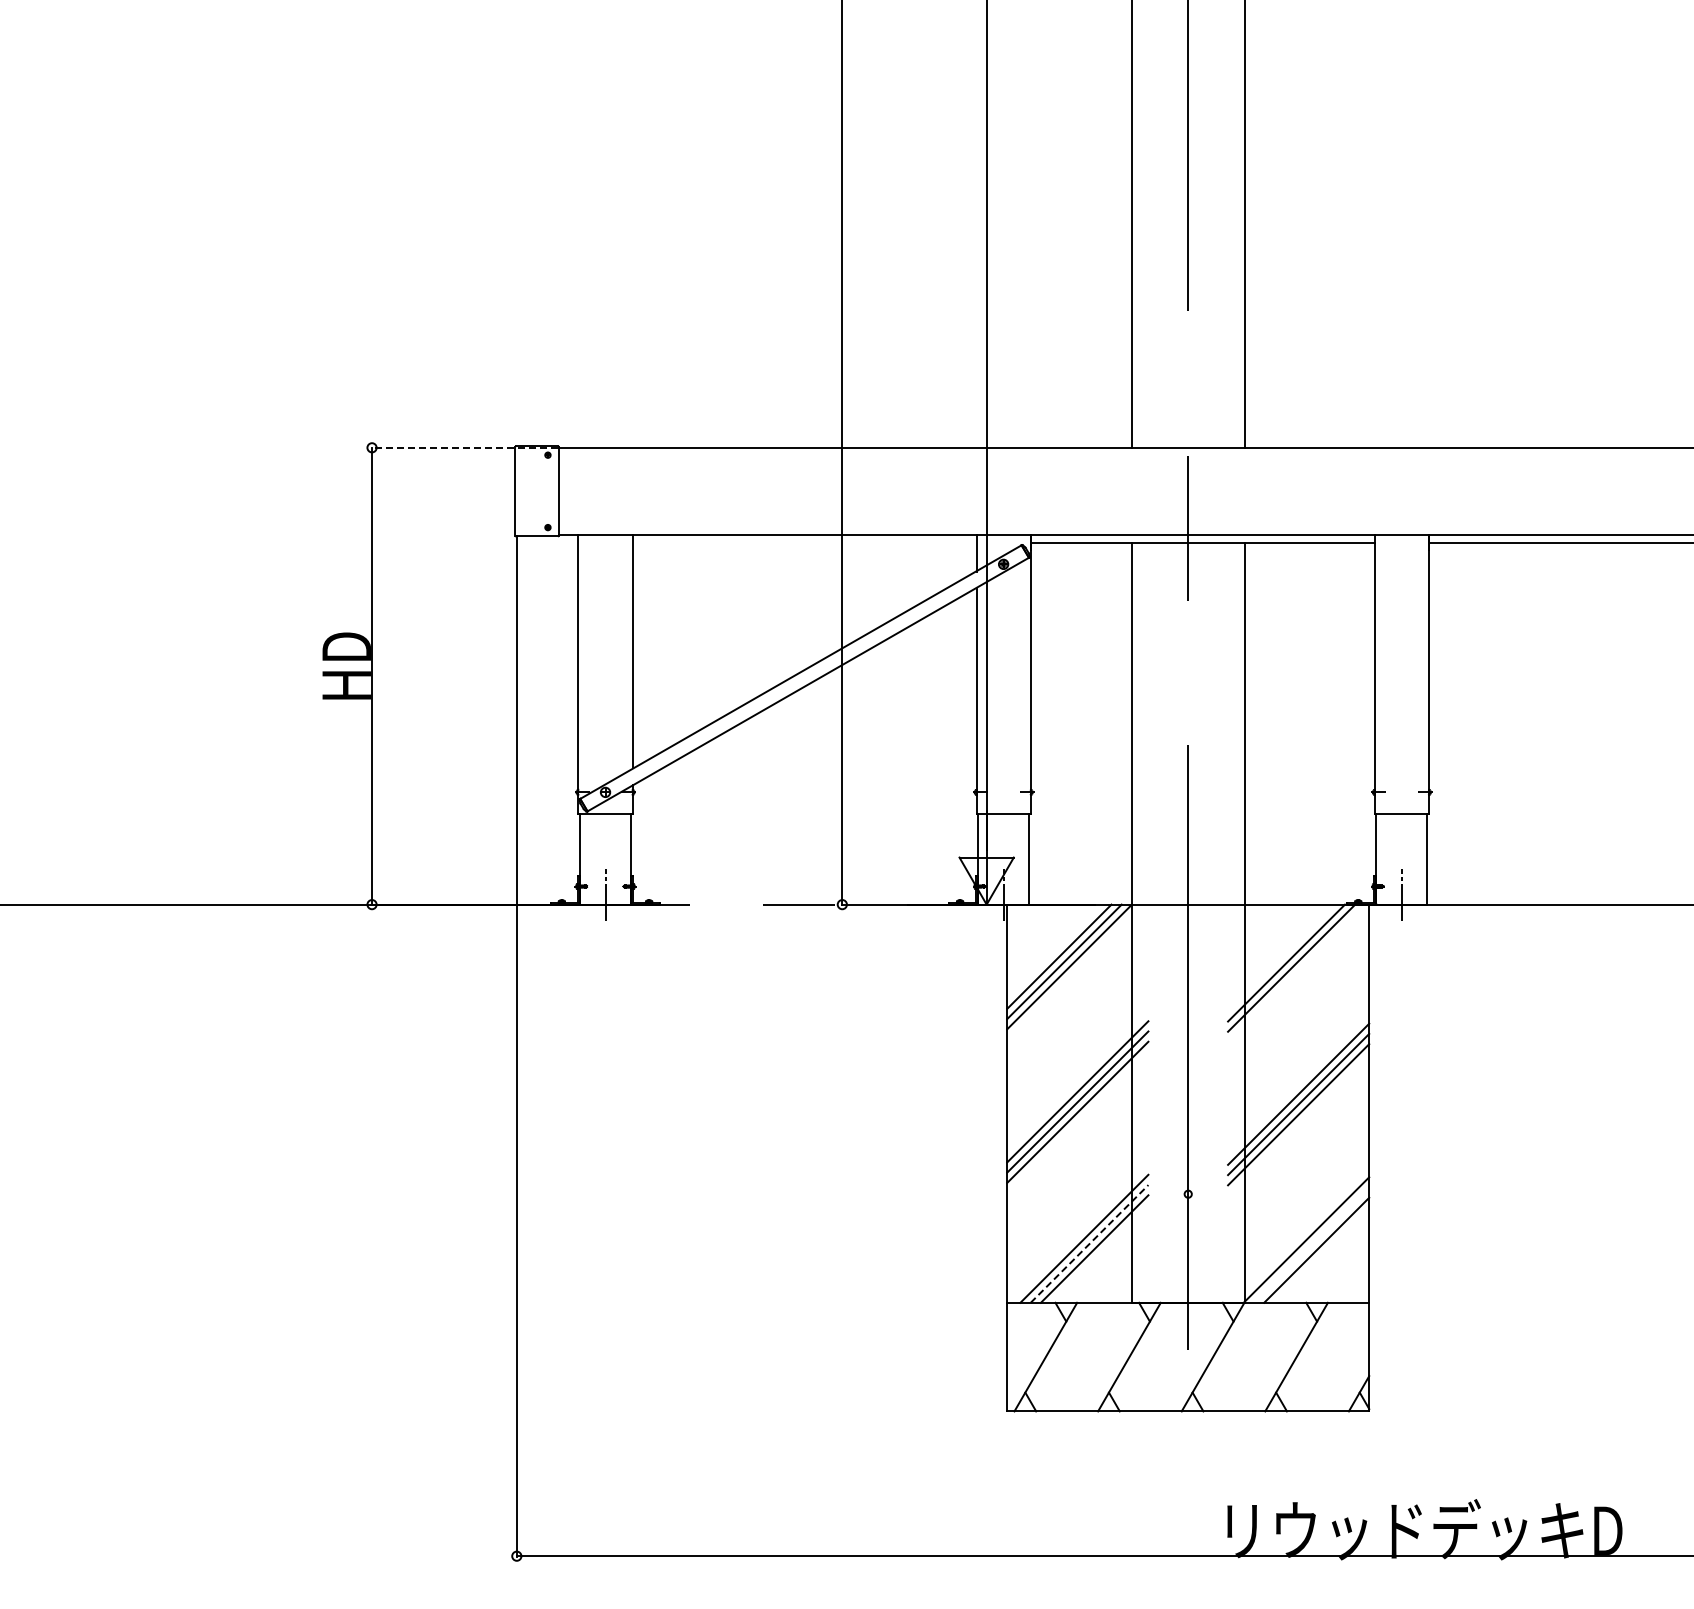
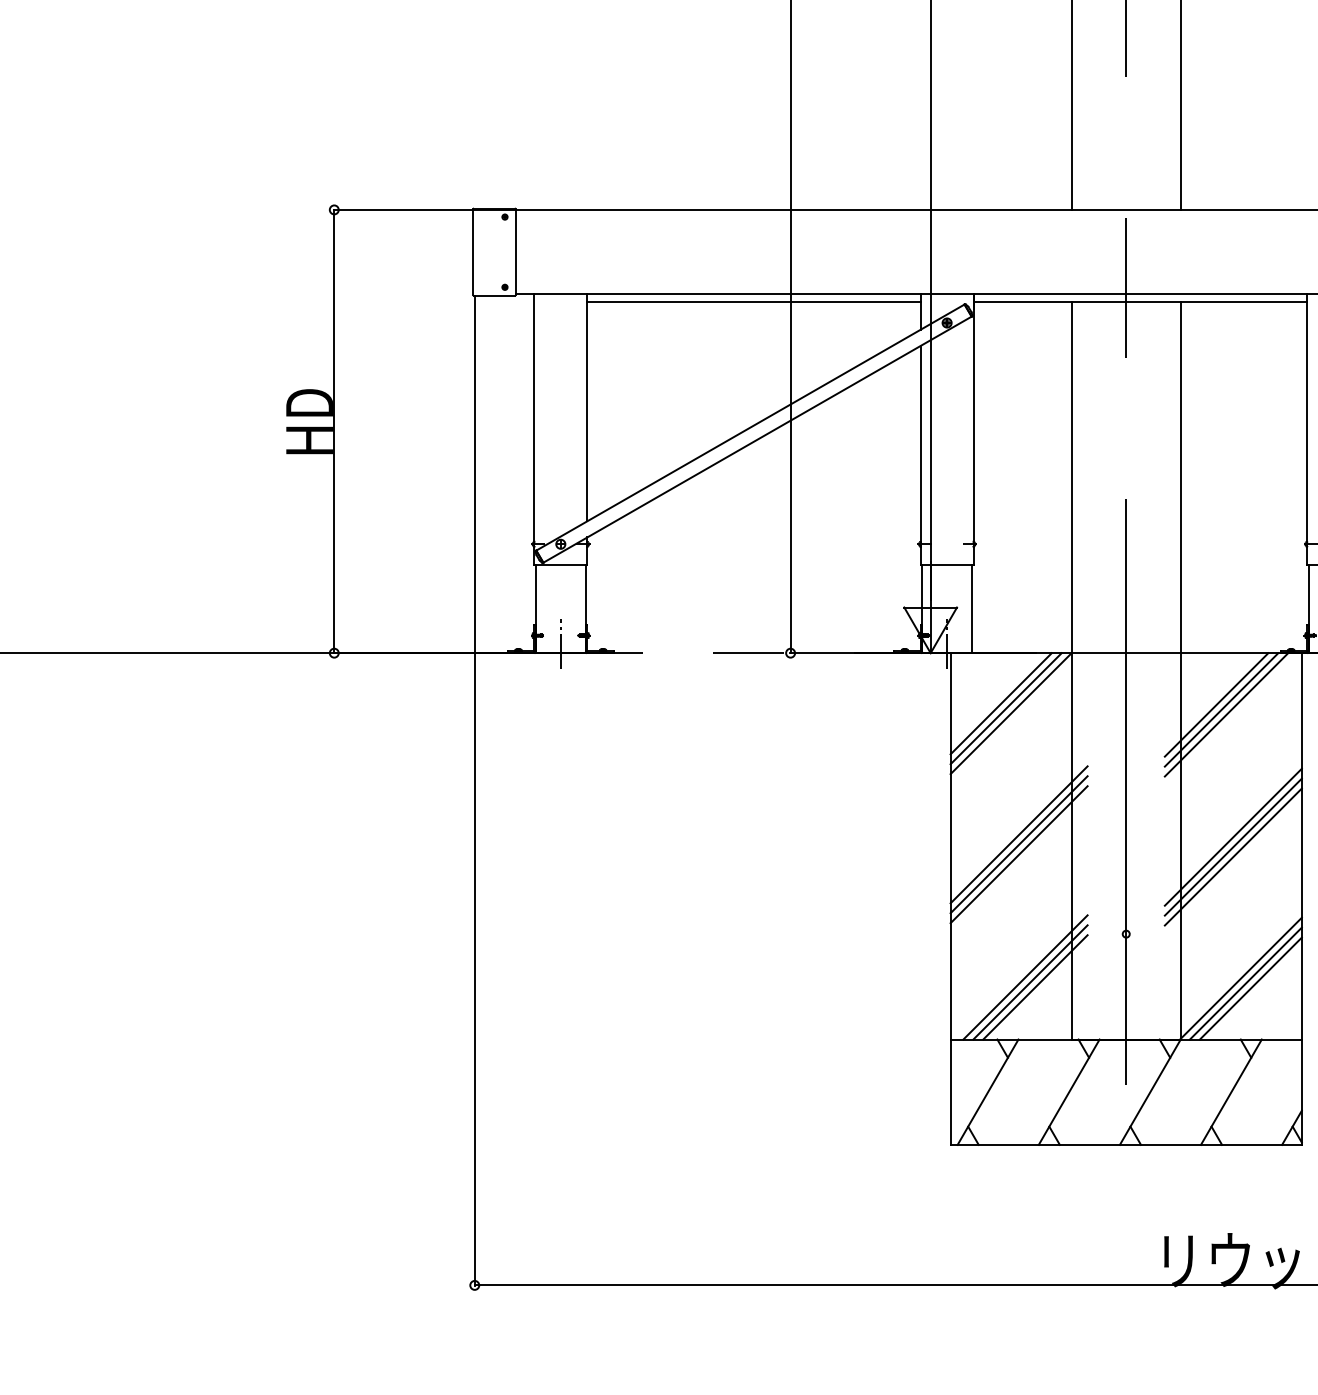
line: (464, 447) -> (424, 209), dashed -> solid
line: (804, 542) -> (753, 301), added
line: (1281, 957) -> (1216, 704), added
line: (1089, 1243) -> (1030, 981), dashed -> solid
line: (1311, 1244) -> (1245, 982), added

